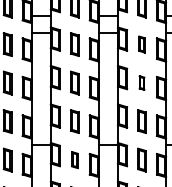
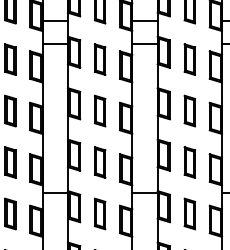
part: (141, 44) -> (189, 59), size x1.43
part: (141, 82) -> (189, 110), size x1.67
part: (74, 159) -> (99, 213), size x1.43

